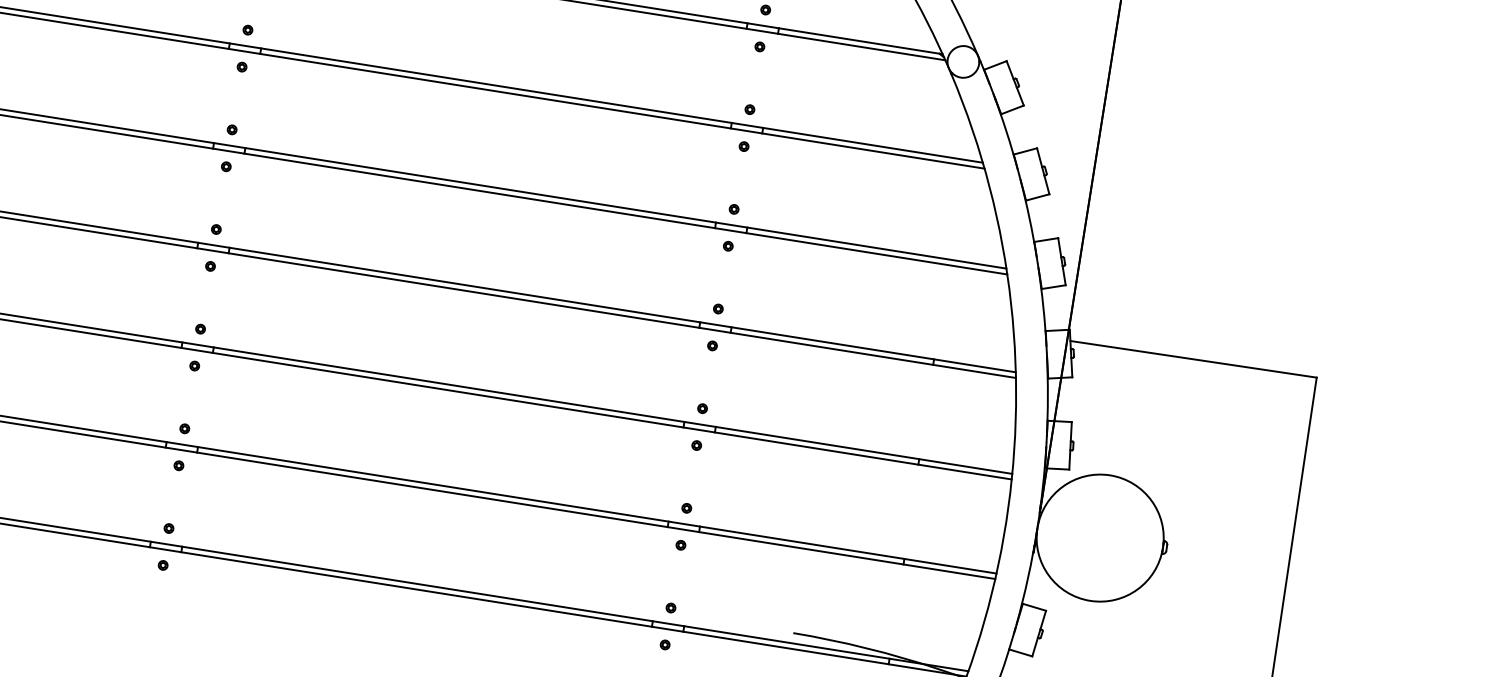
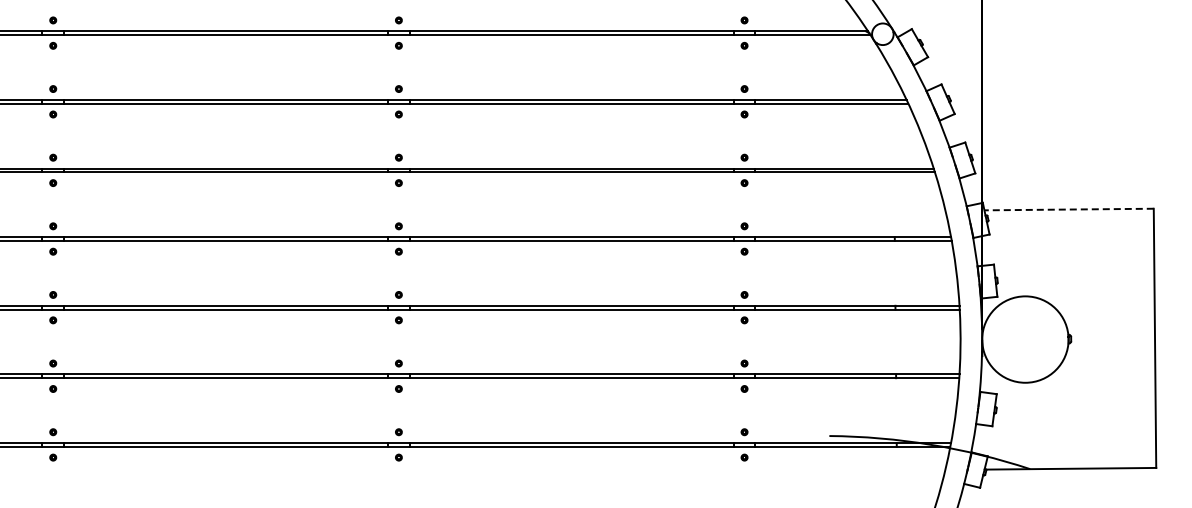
line: (1194, 359) -> (1069, 209), solid -> dashed

